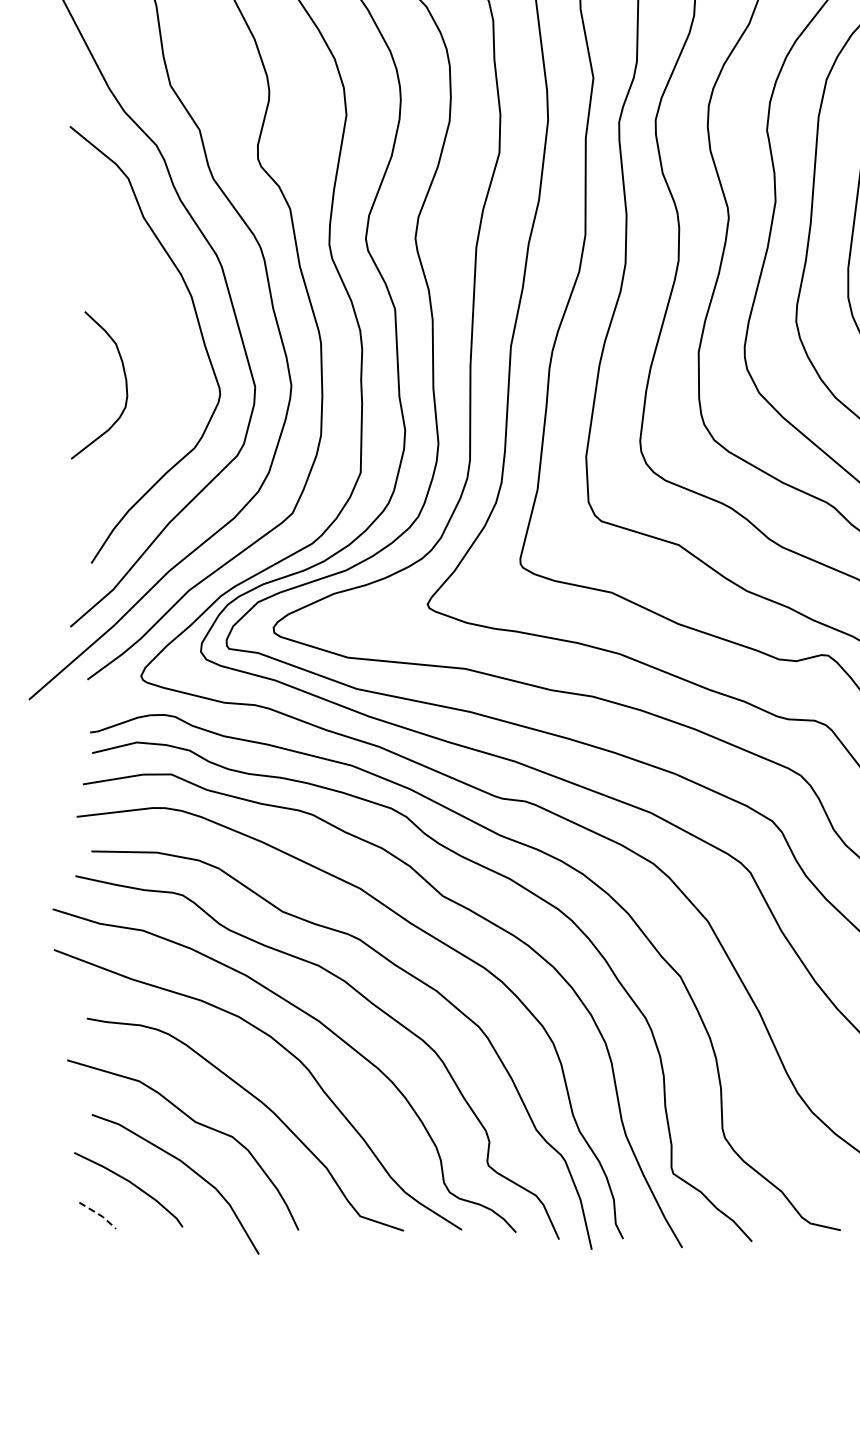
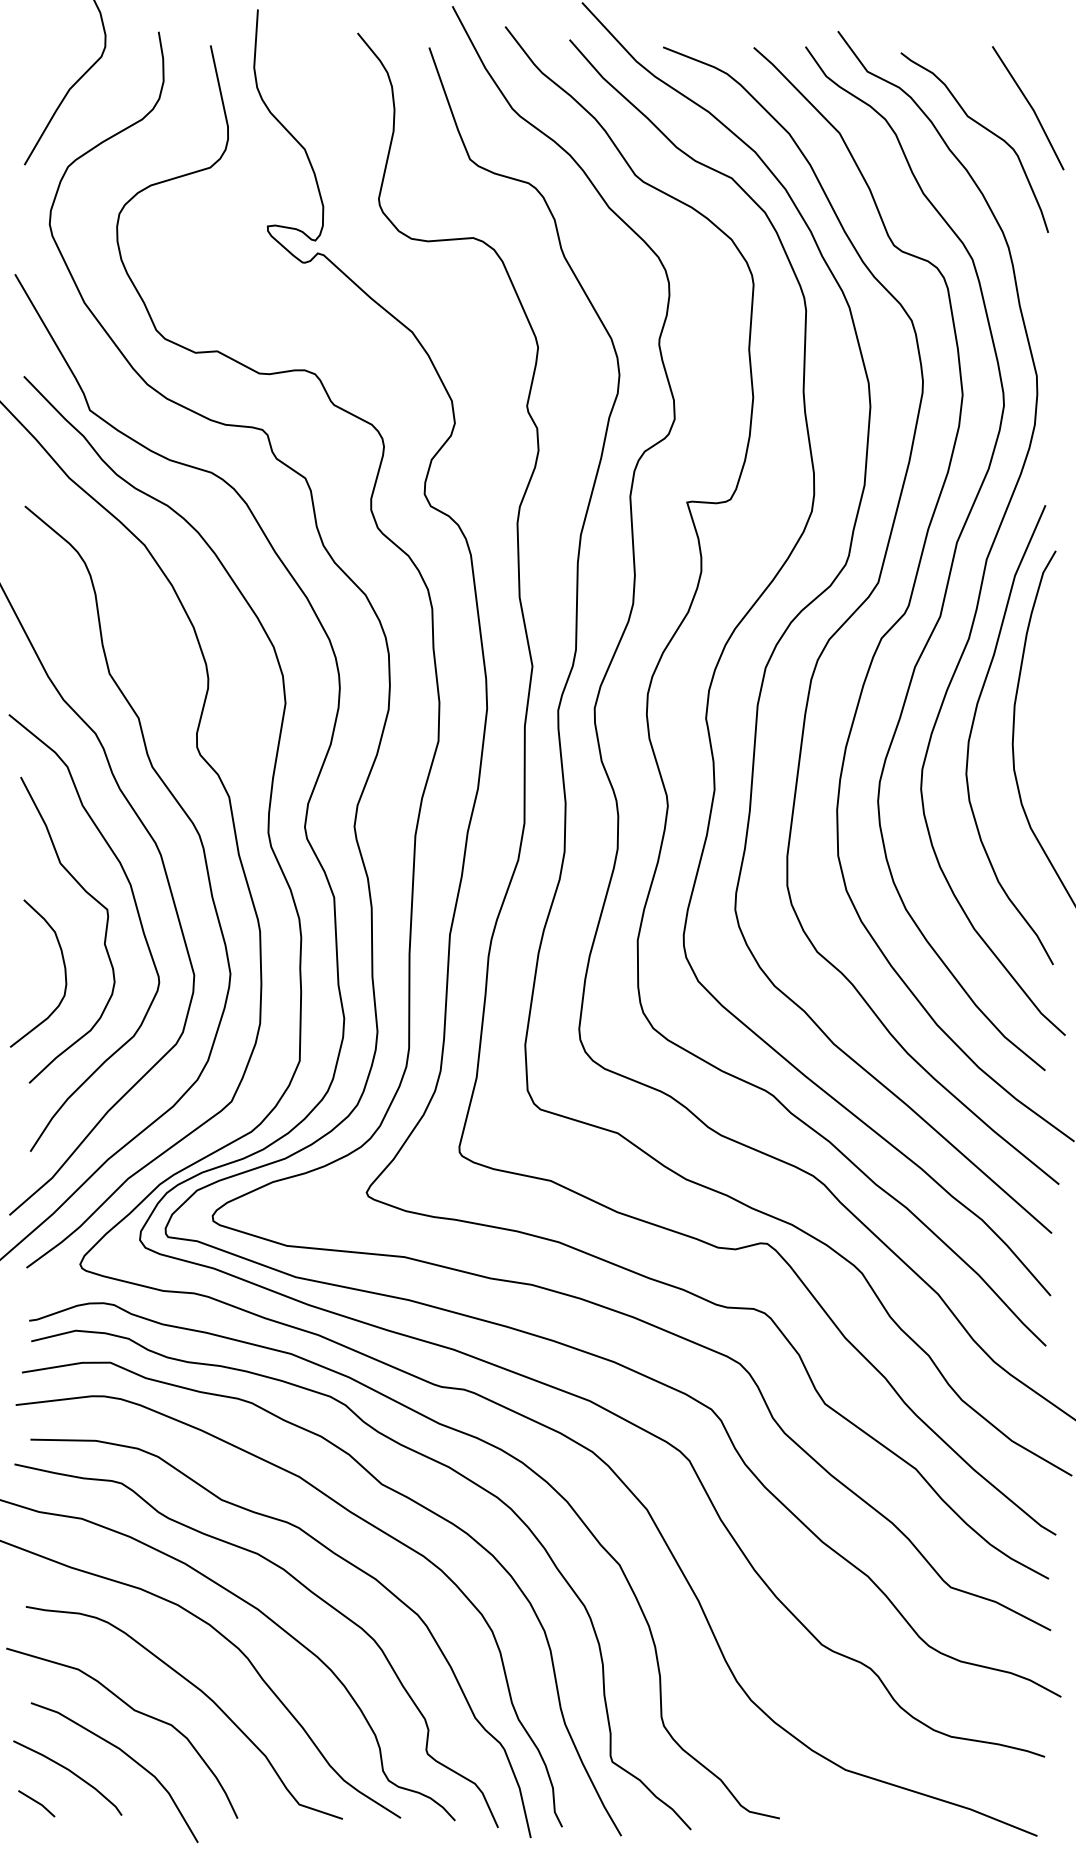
curve: (165, 348) -> (104, 936), added
line: (99, 1215) -> (38, 1803), dashed -> solid

